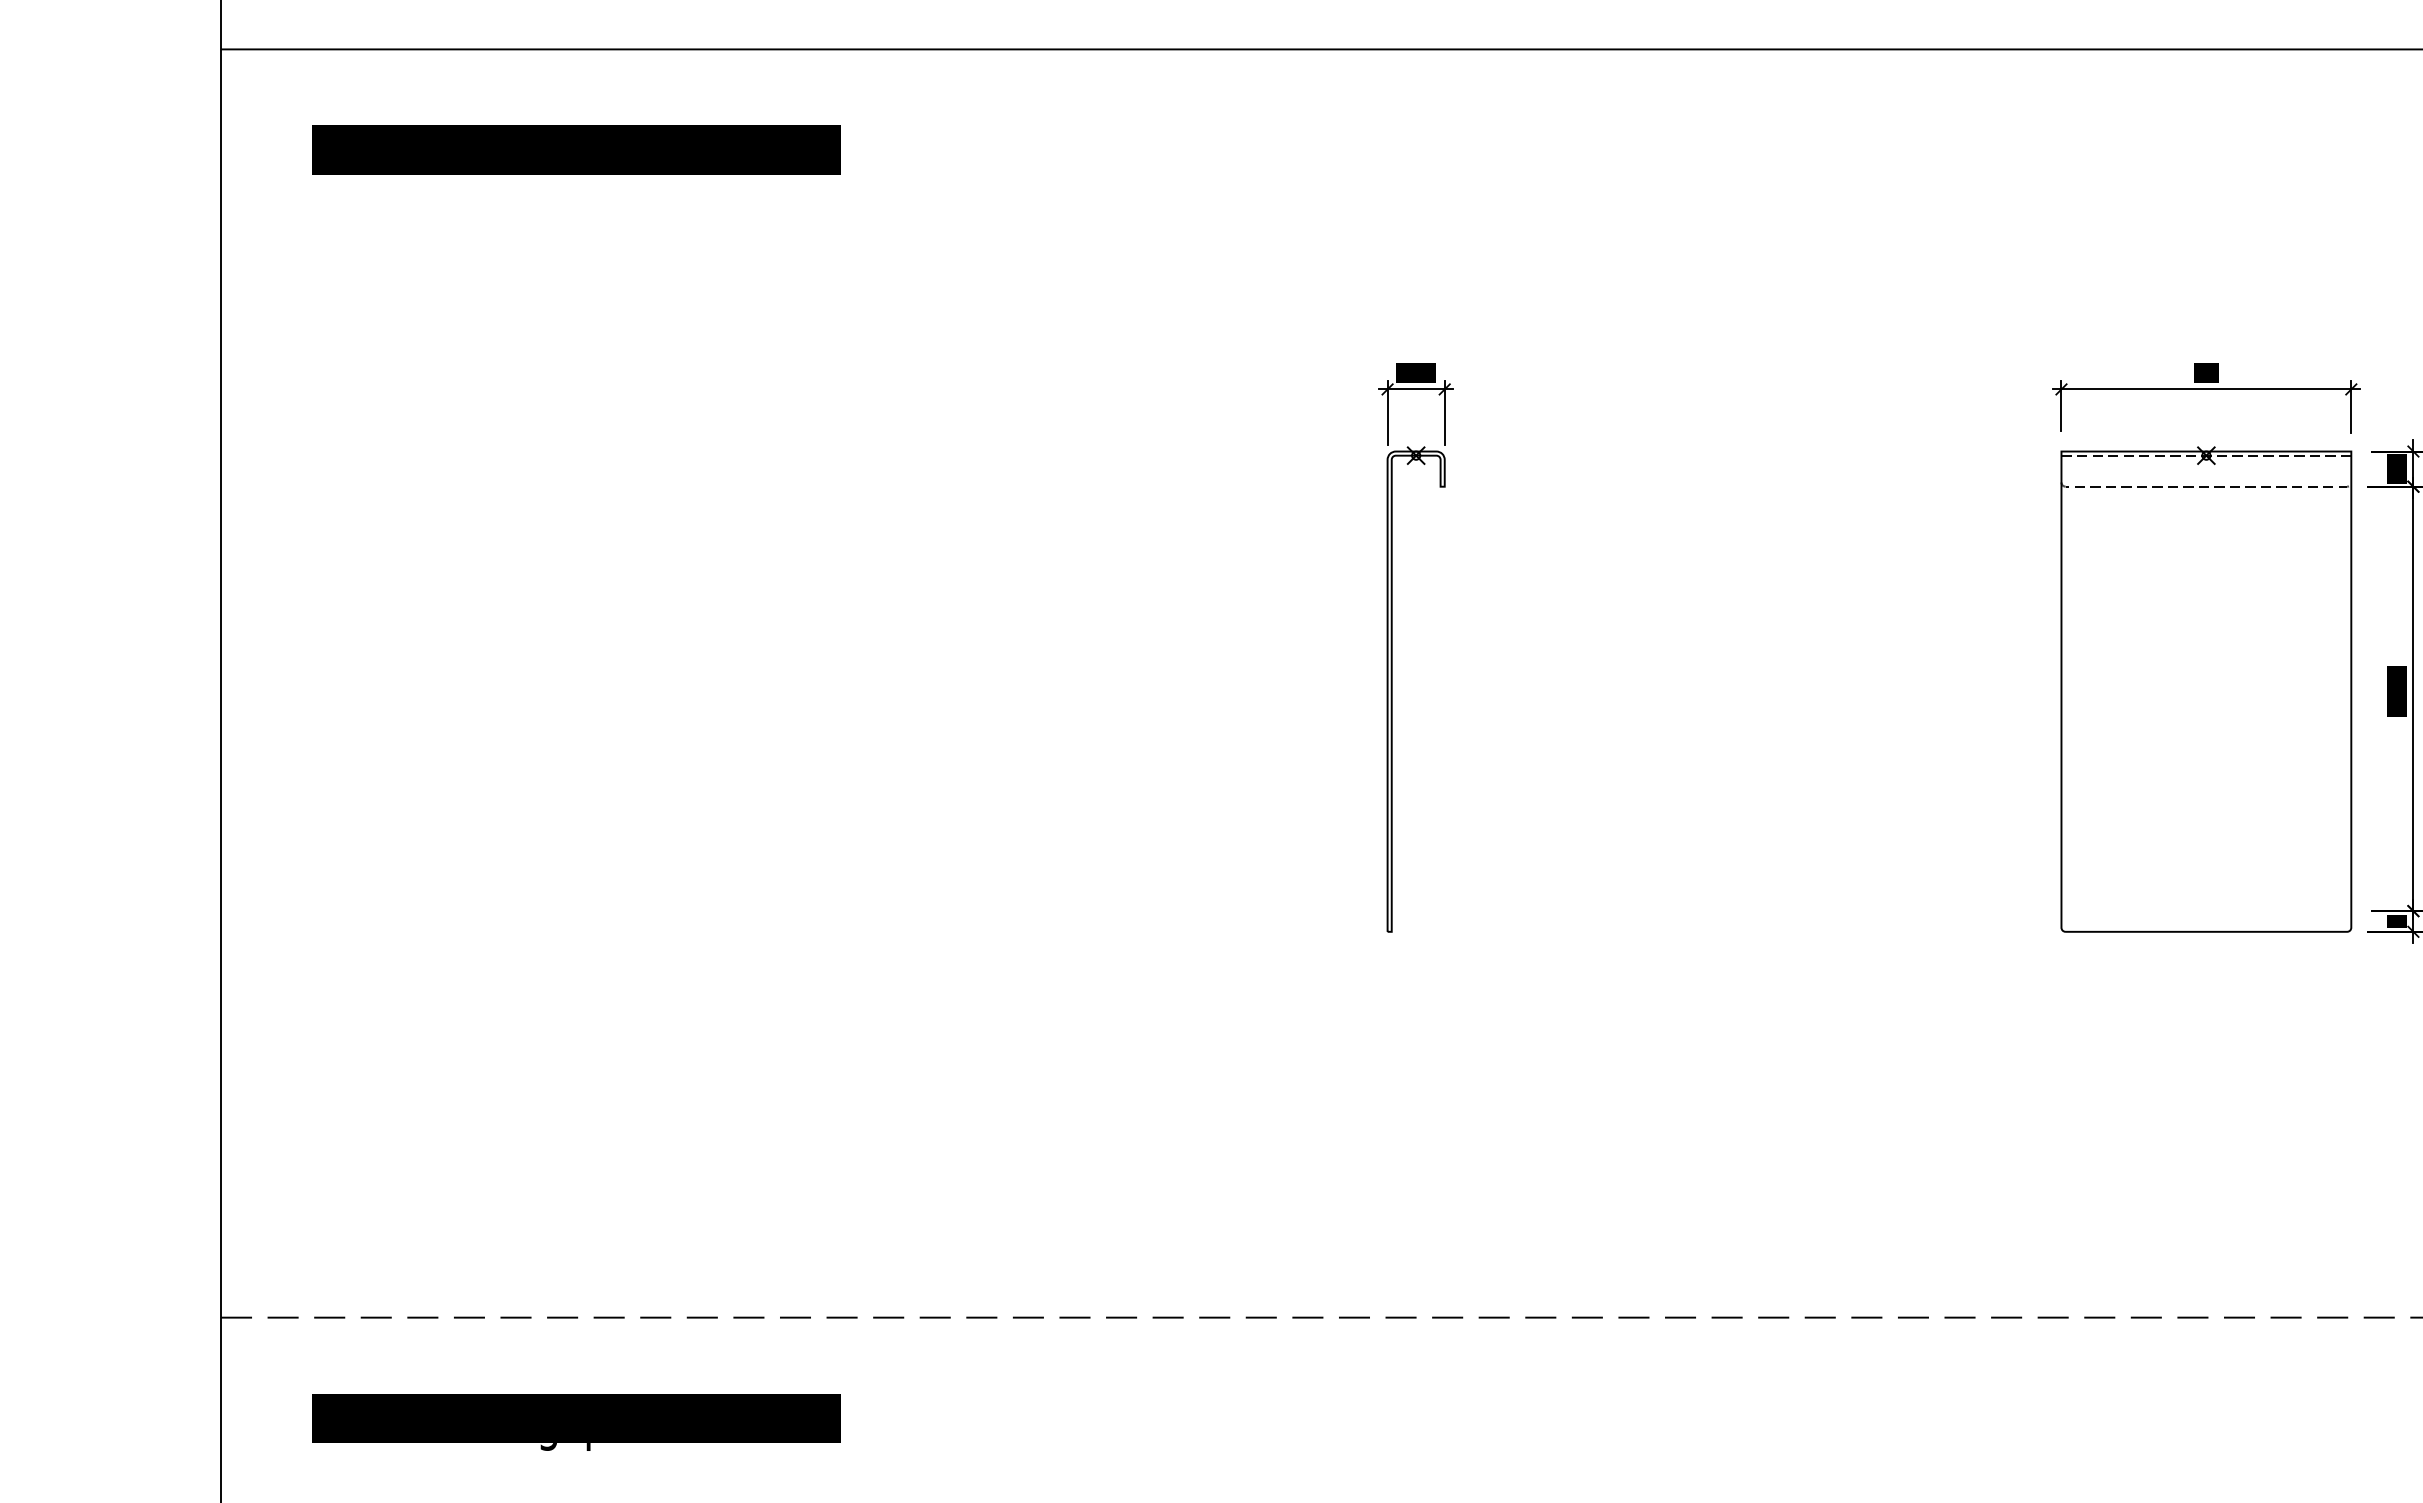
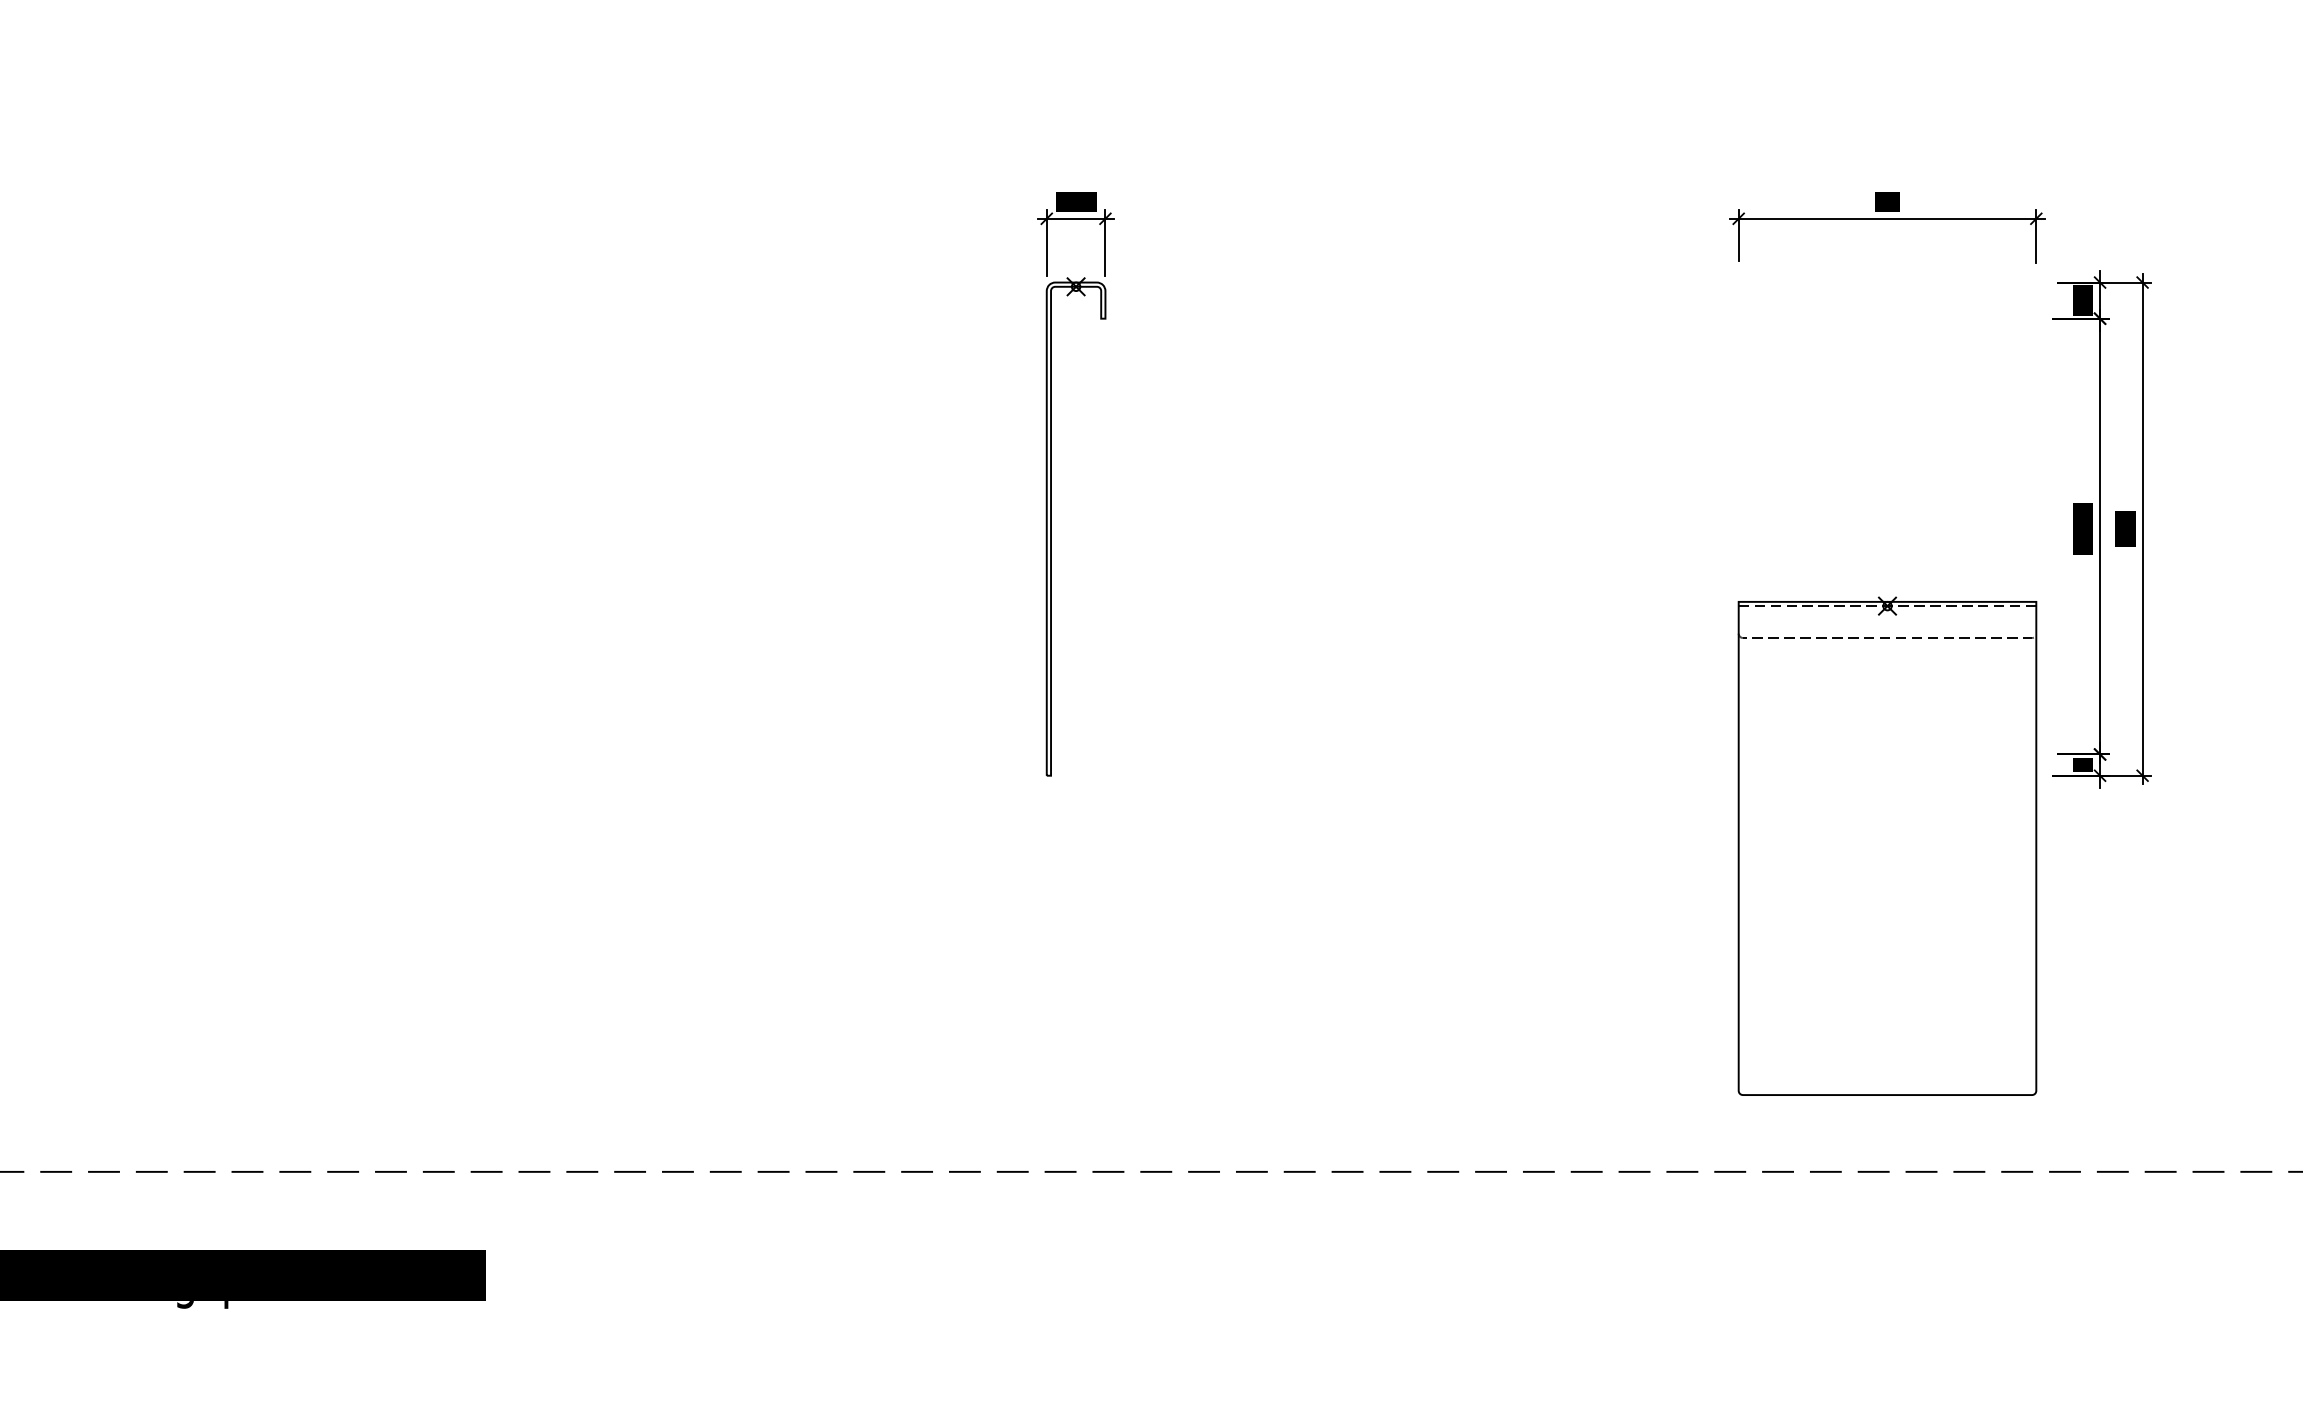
part: (2206, 689) -> (1887, 846), moved

